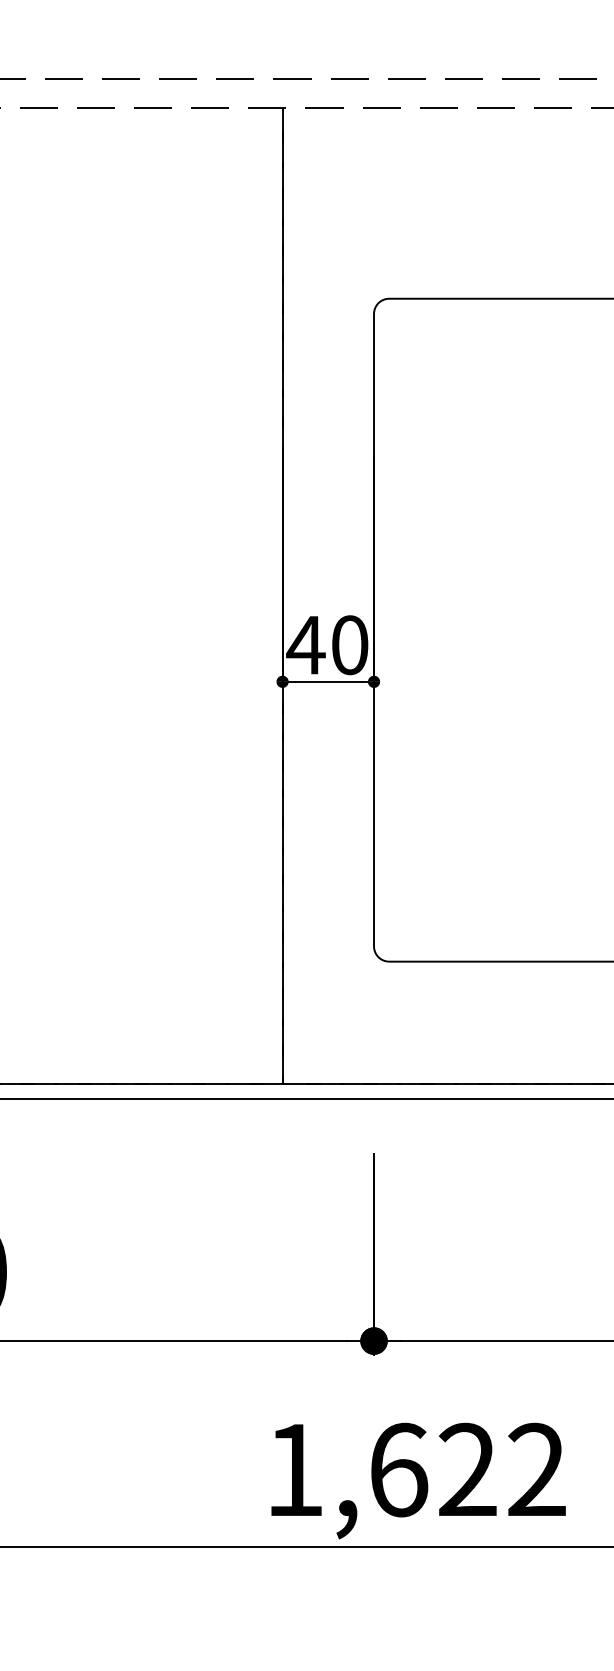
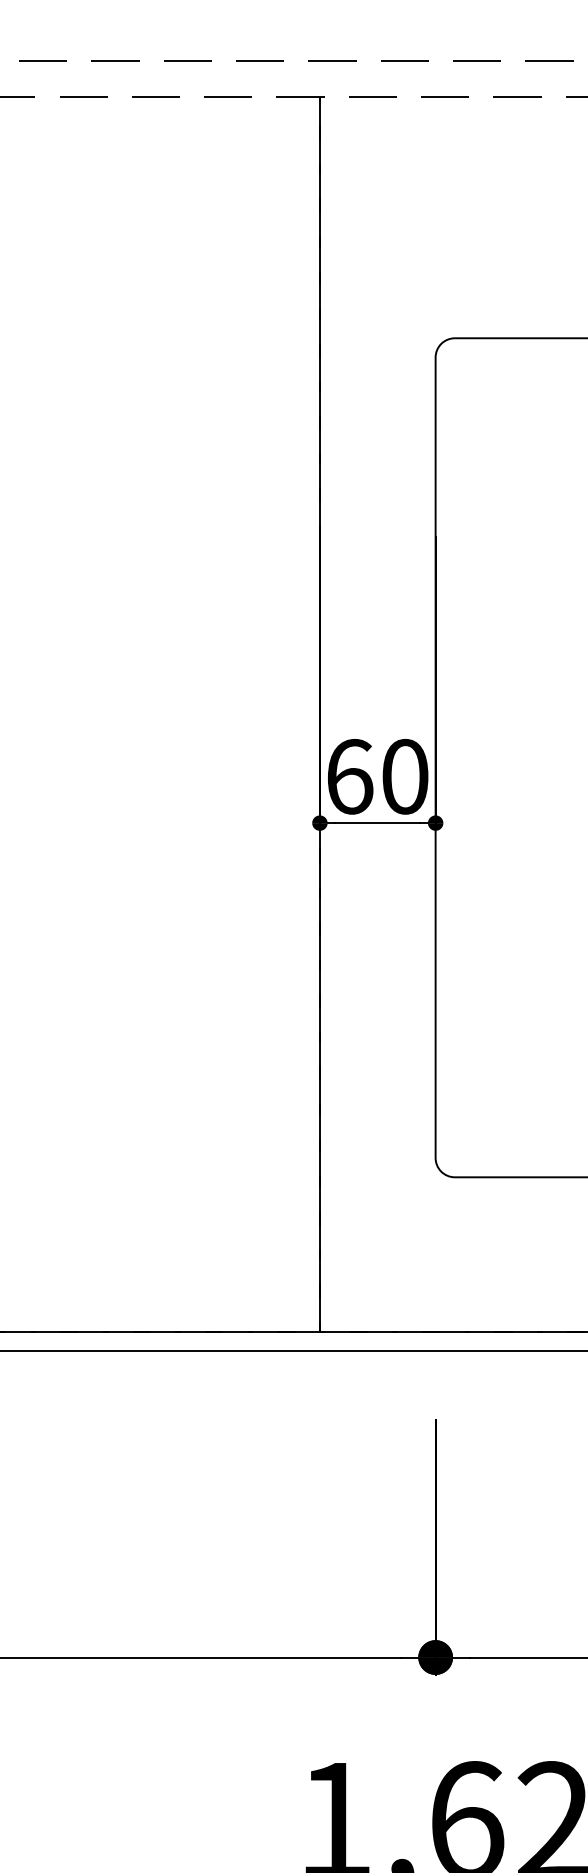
text: (305, 645) -> (348, 777), 40 -> 60

